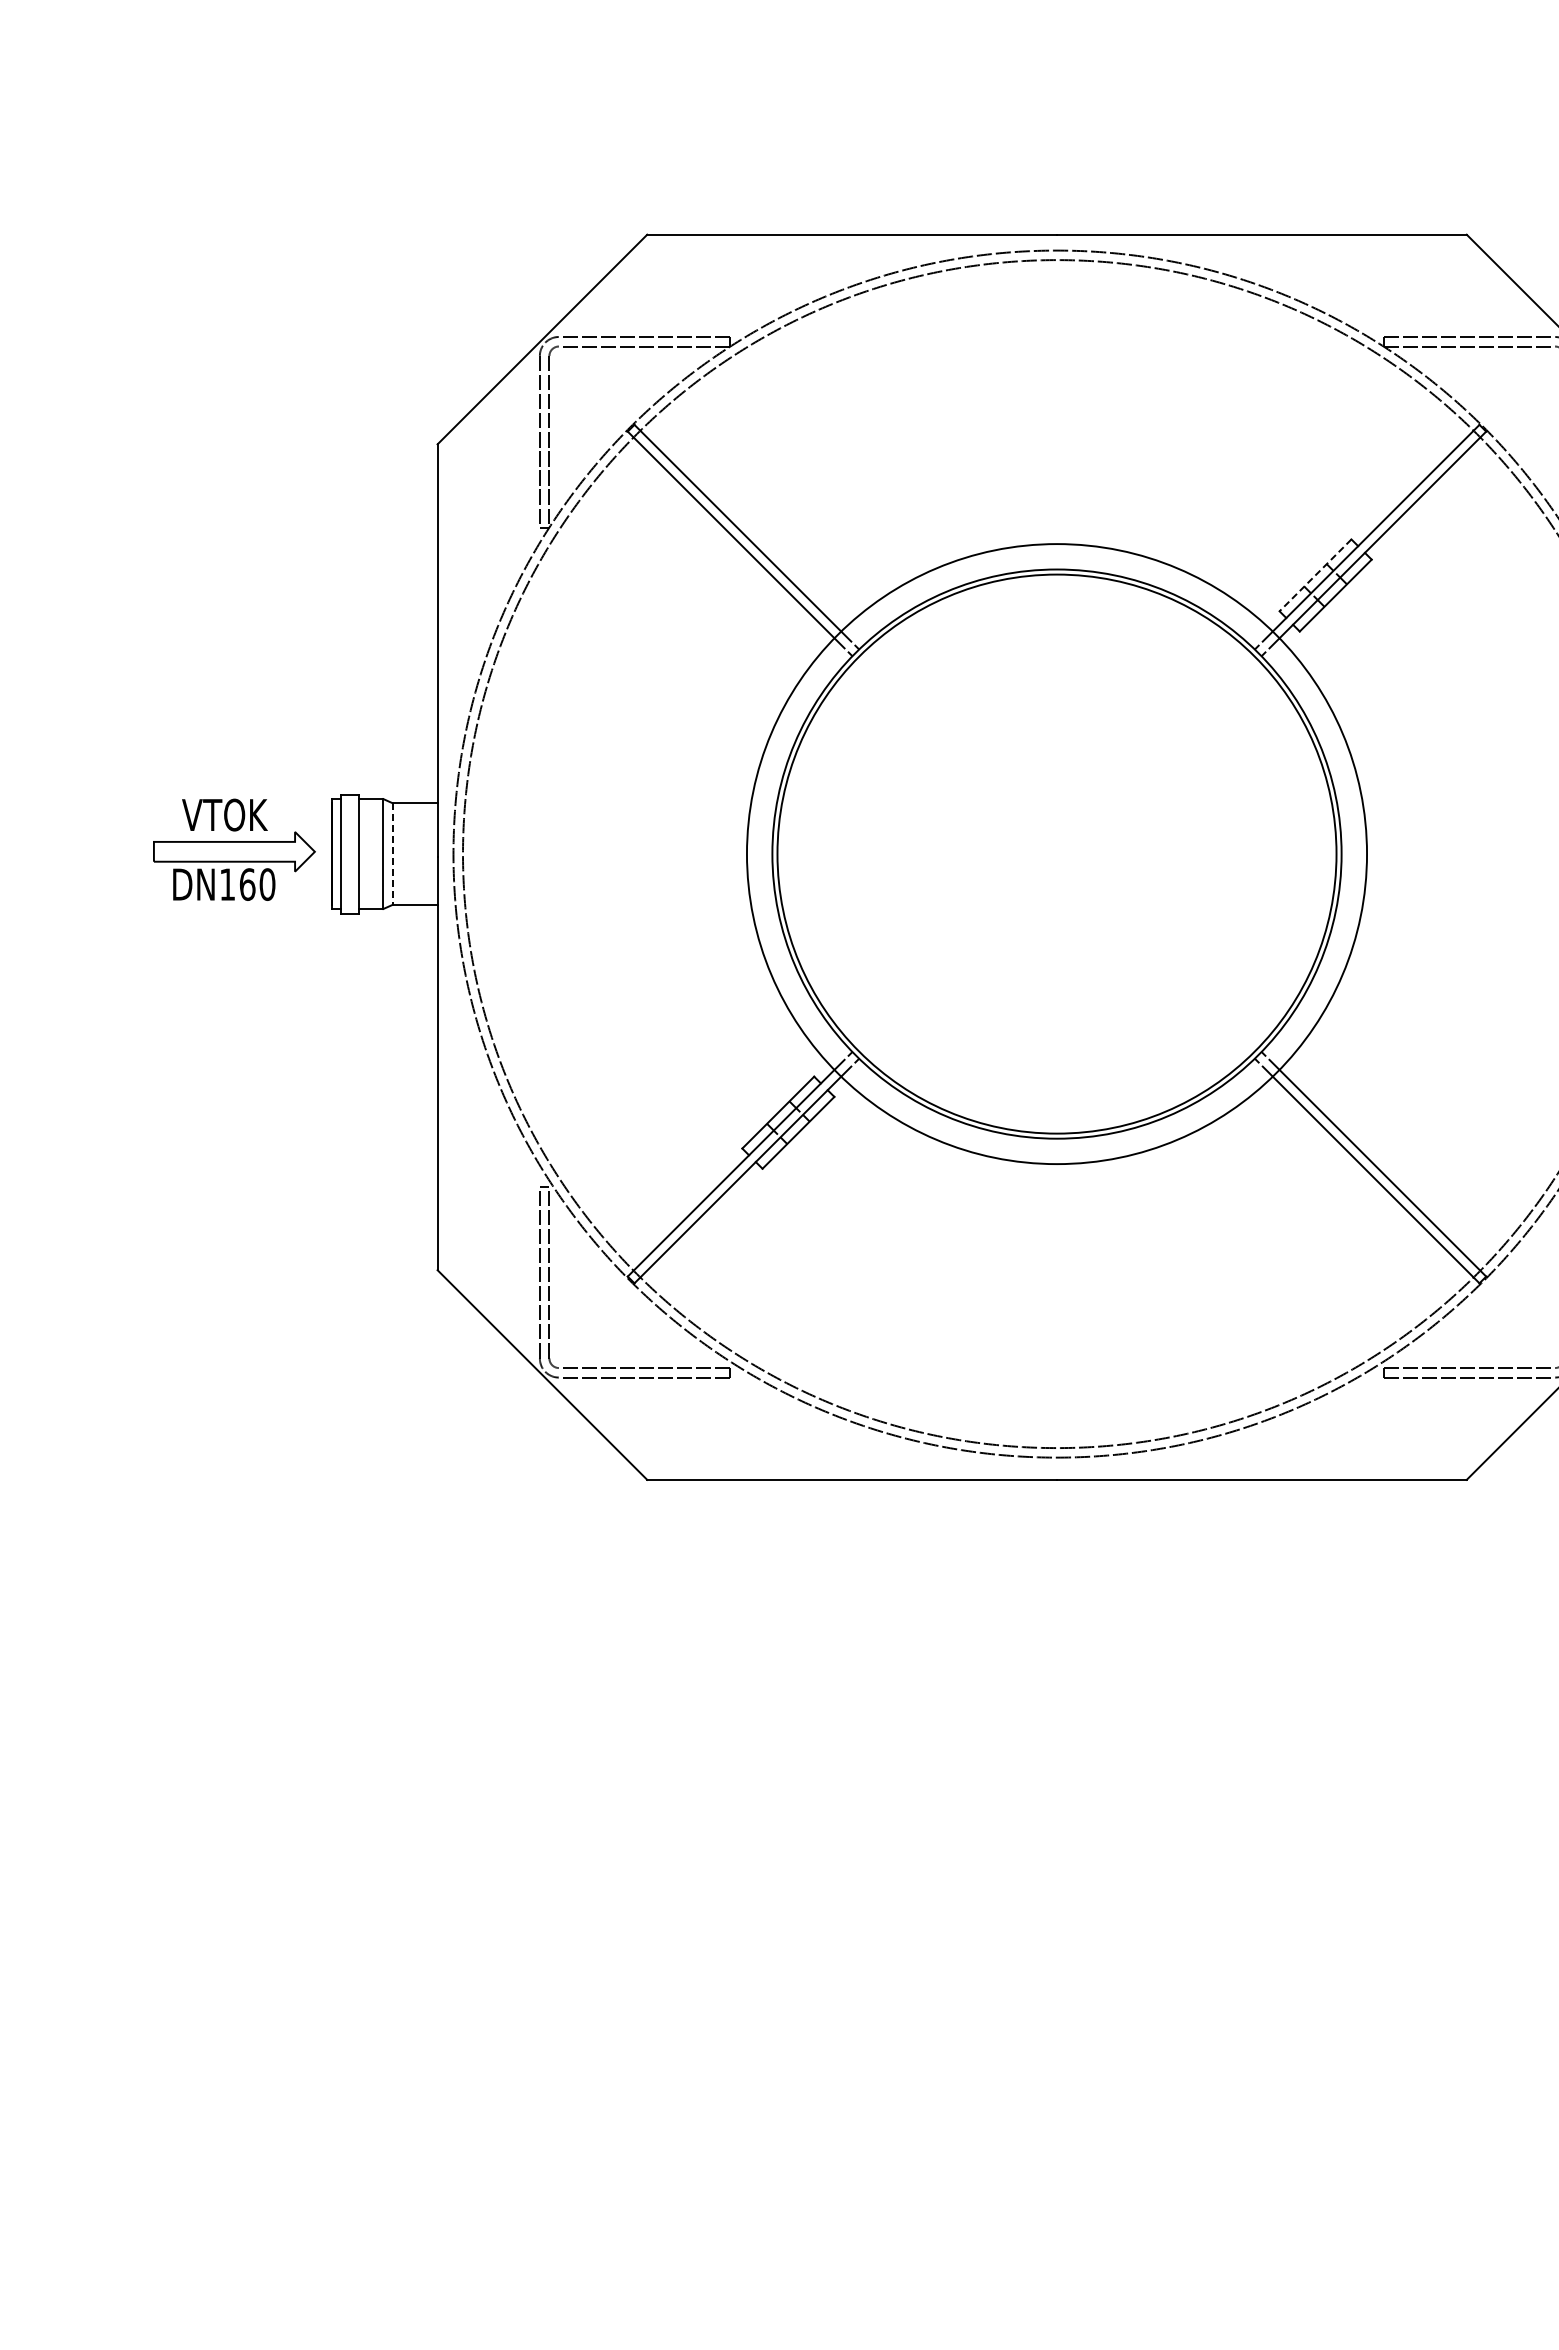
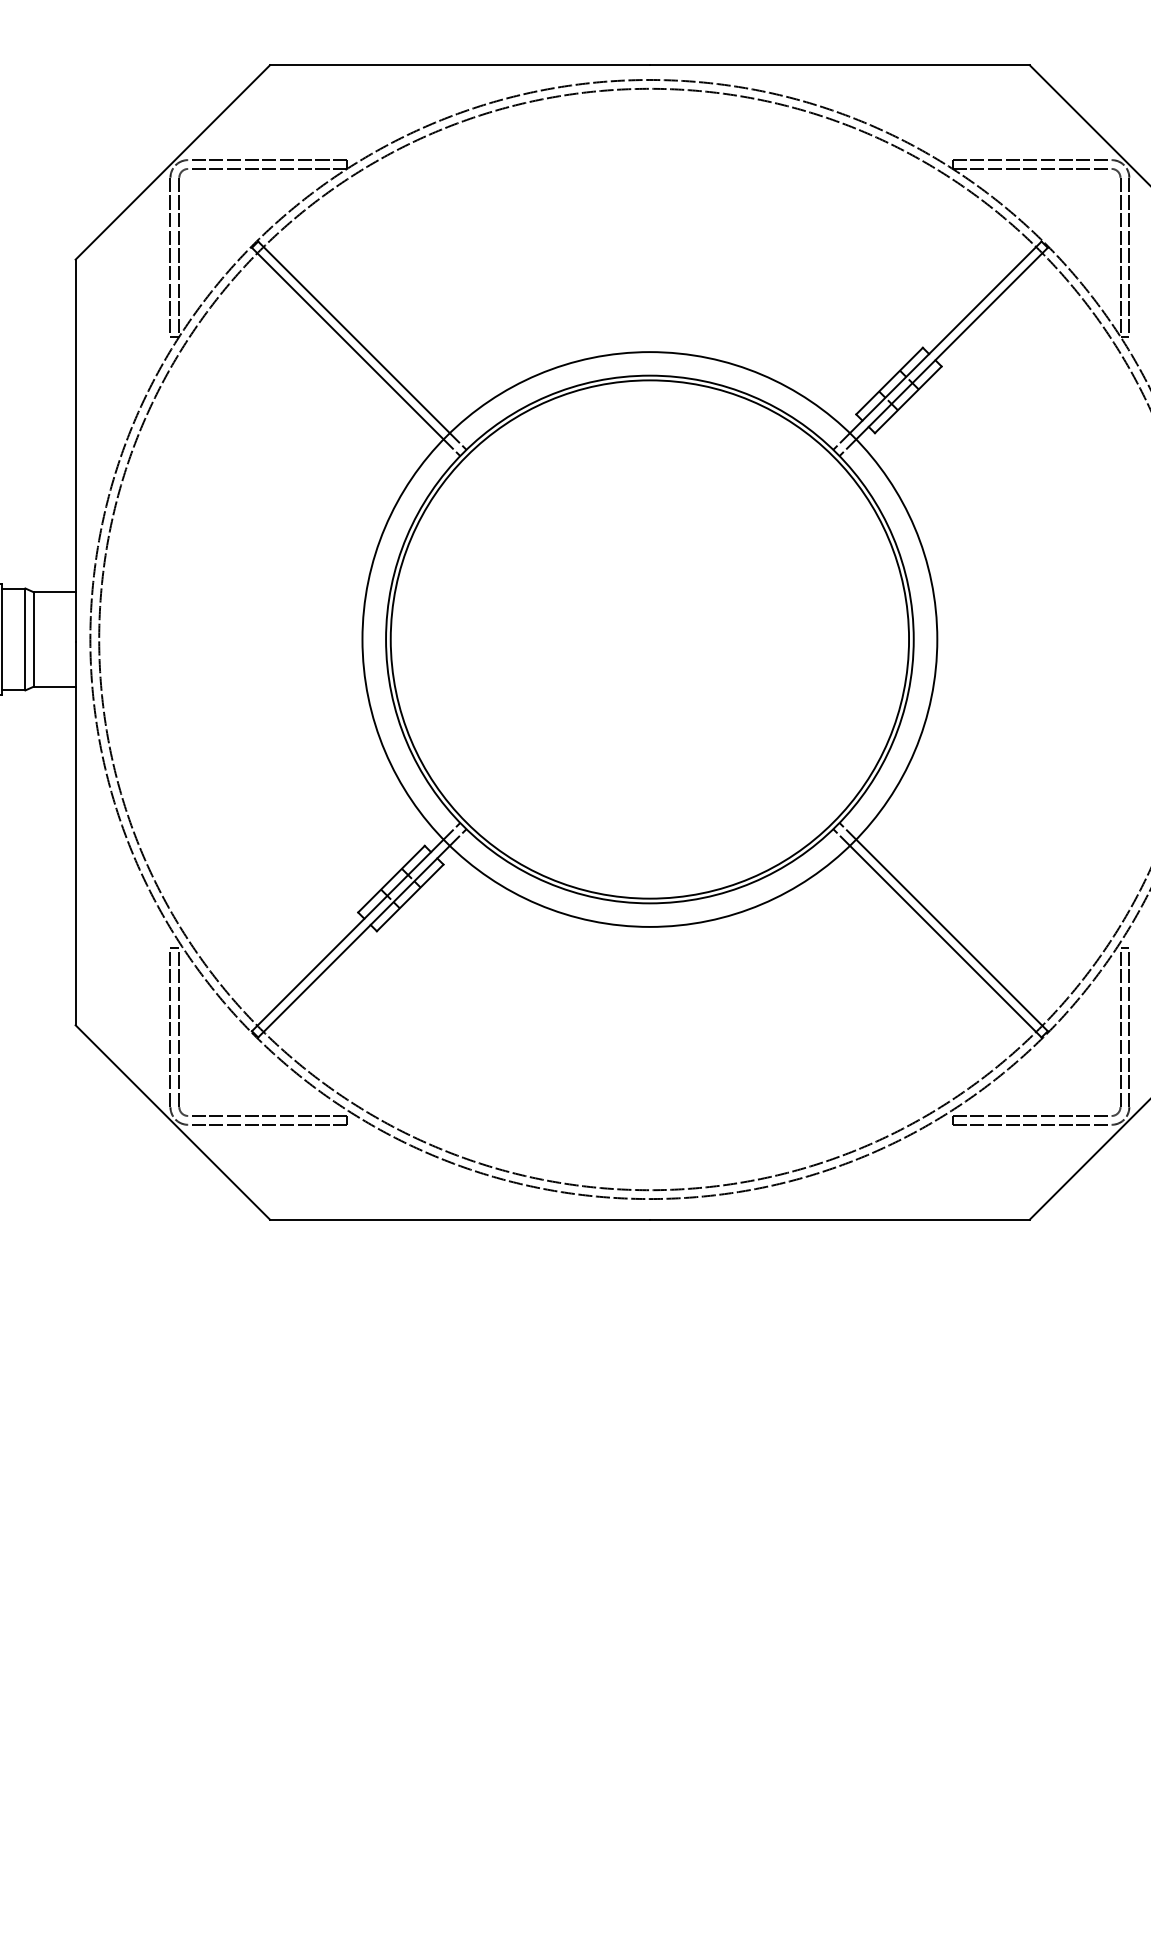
line: (1315, 575) -> (889, 381), dashed -> solid
line: (392, 854) -> (33, 639), dashed -> solid

